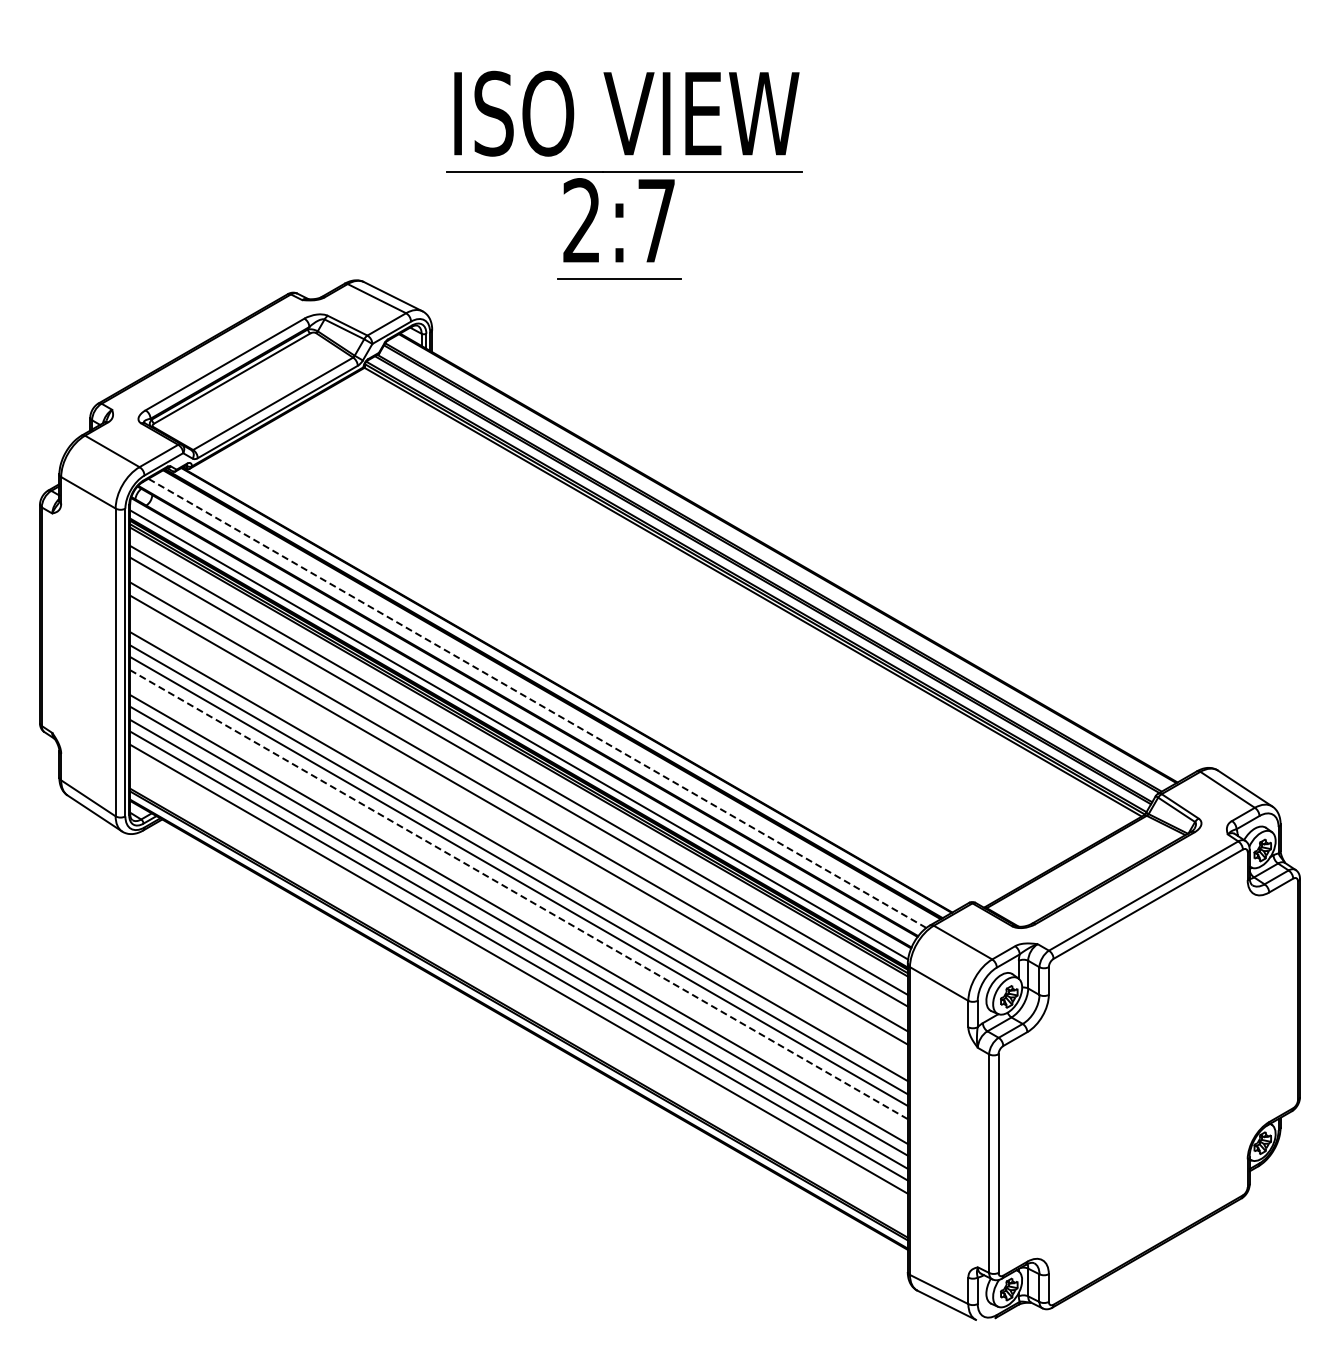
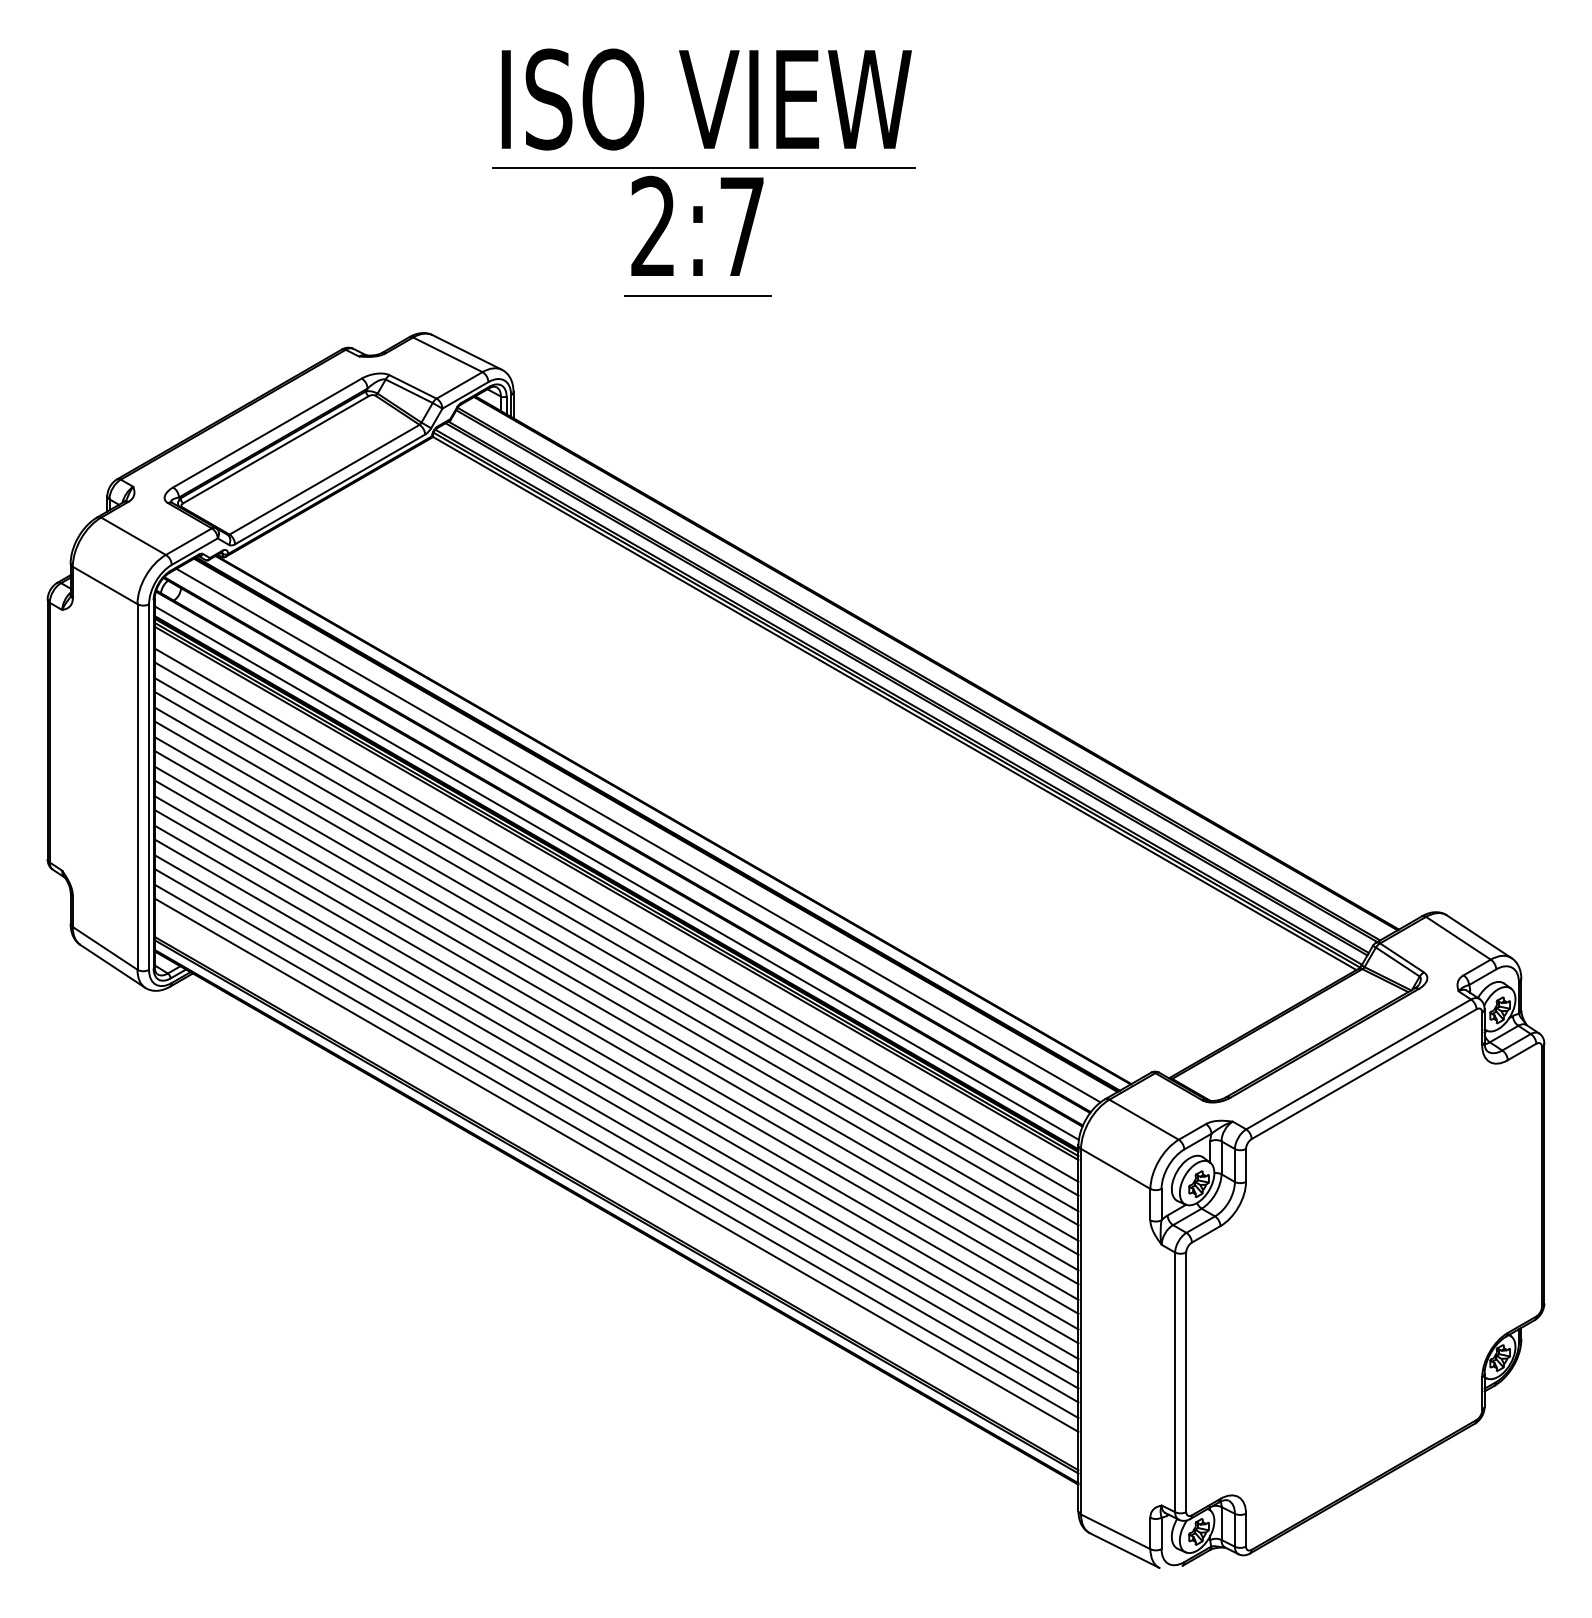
part: (624, 174) -> (703, 171), moved
line: (536, 703) -> (637, 835), dashed -> solid
line: (518, 794) -> (616, 943), added
line: (518, 831) -> (616, 987), added
line: (518, 844) -> (616, 1003), added
line: (519, 894) -> (617, 1062), dashed -> solid
line: (518, 905) -> (616, 1075), added
line: (518, 980) -> (616, 1164), added

